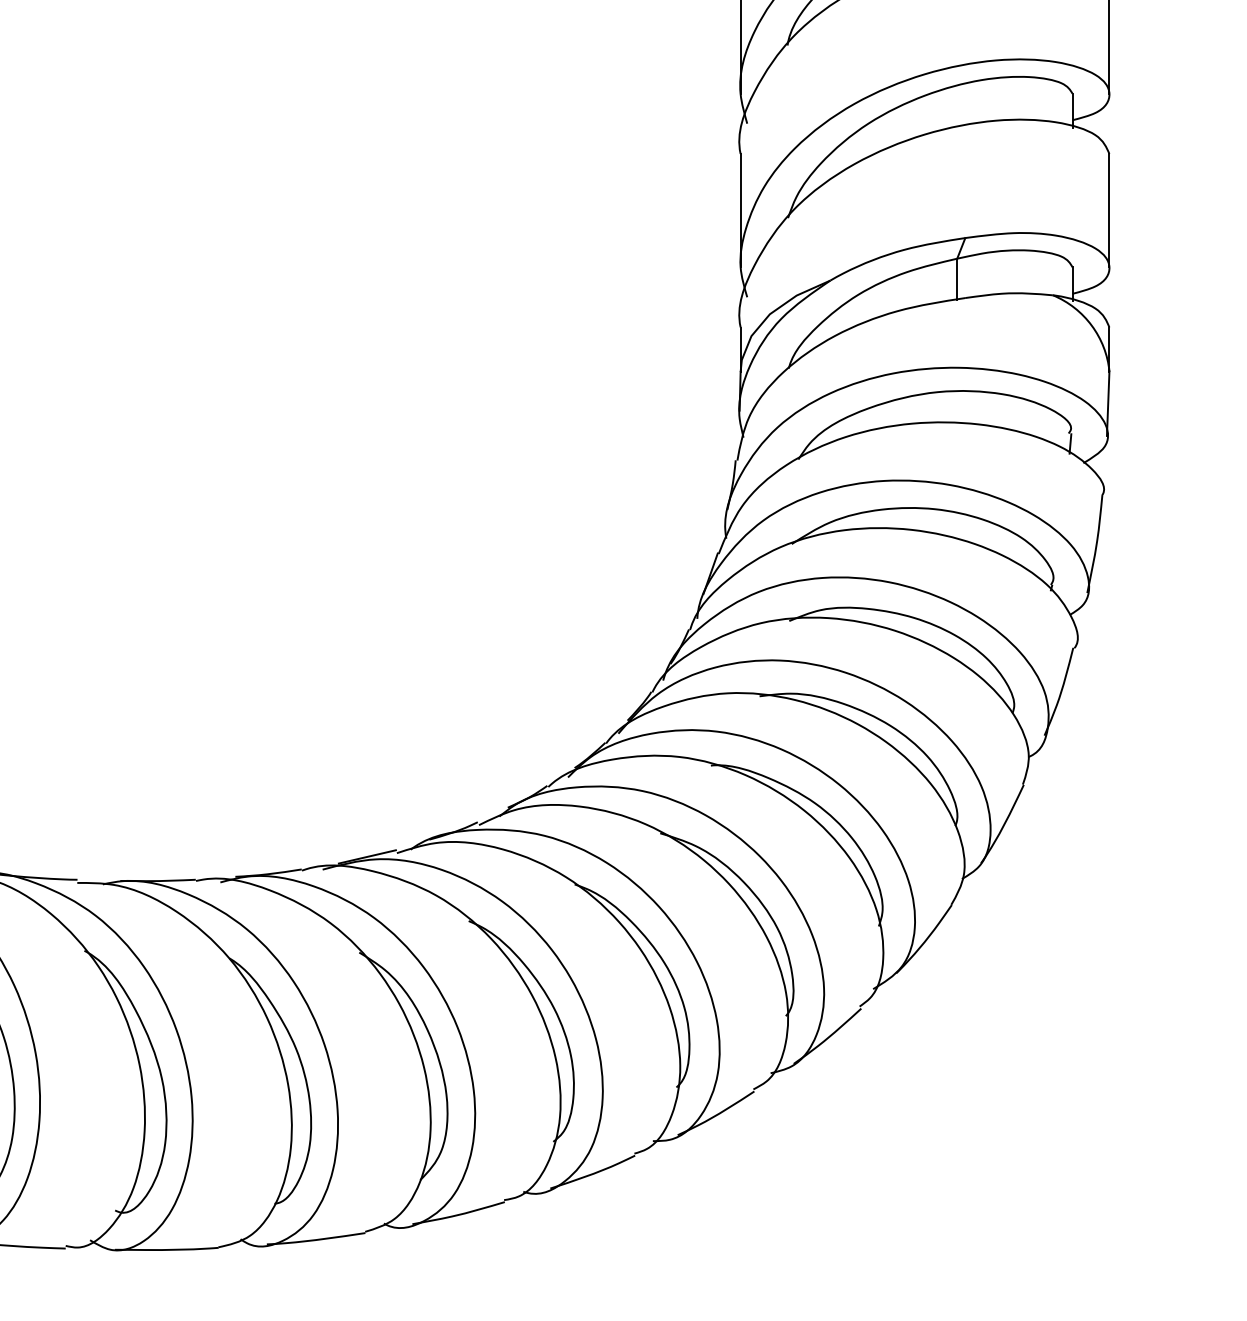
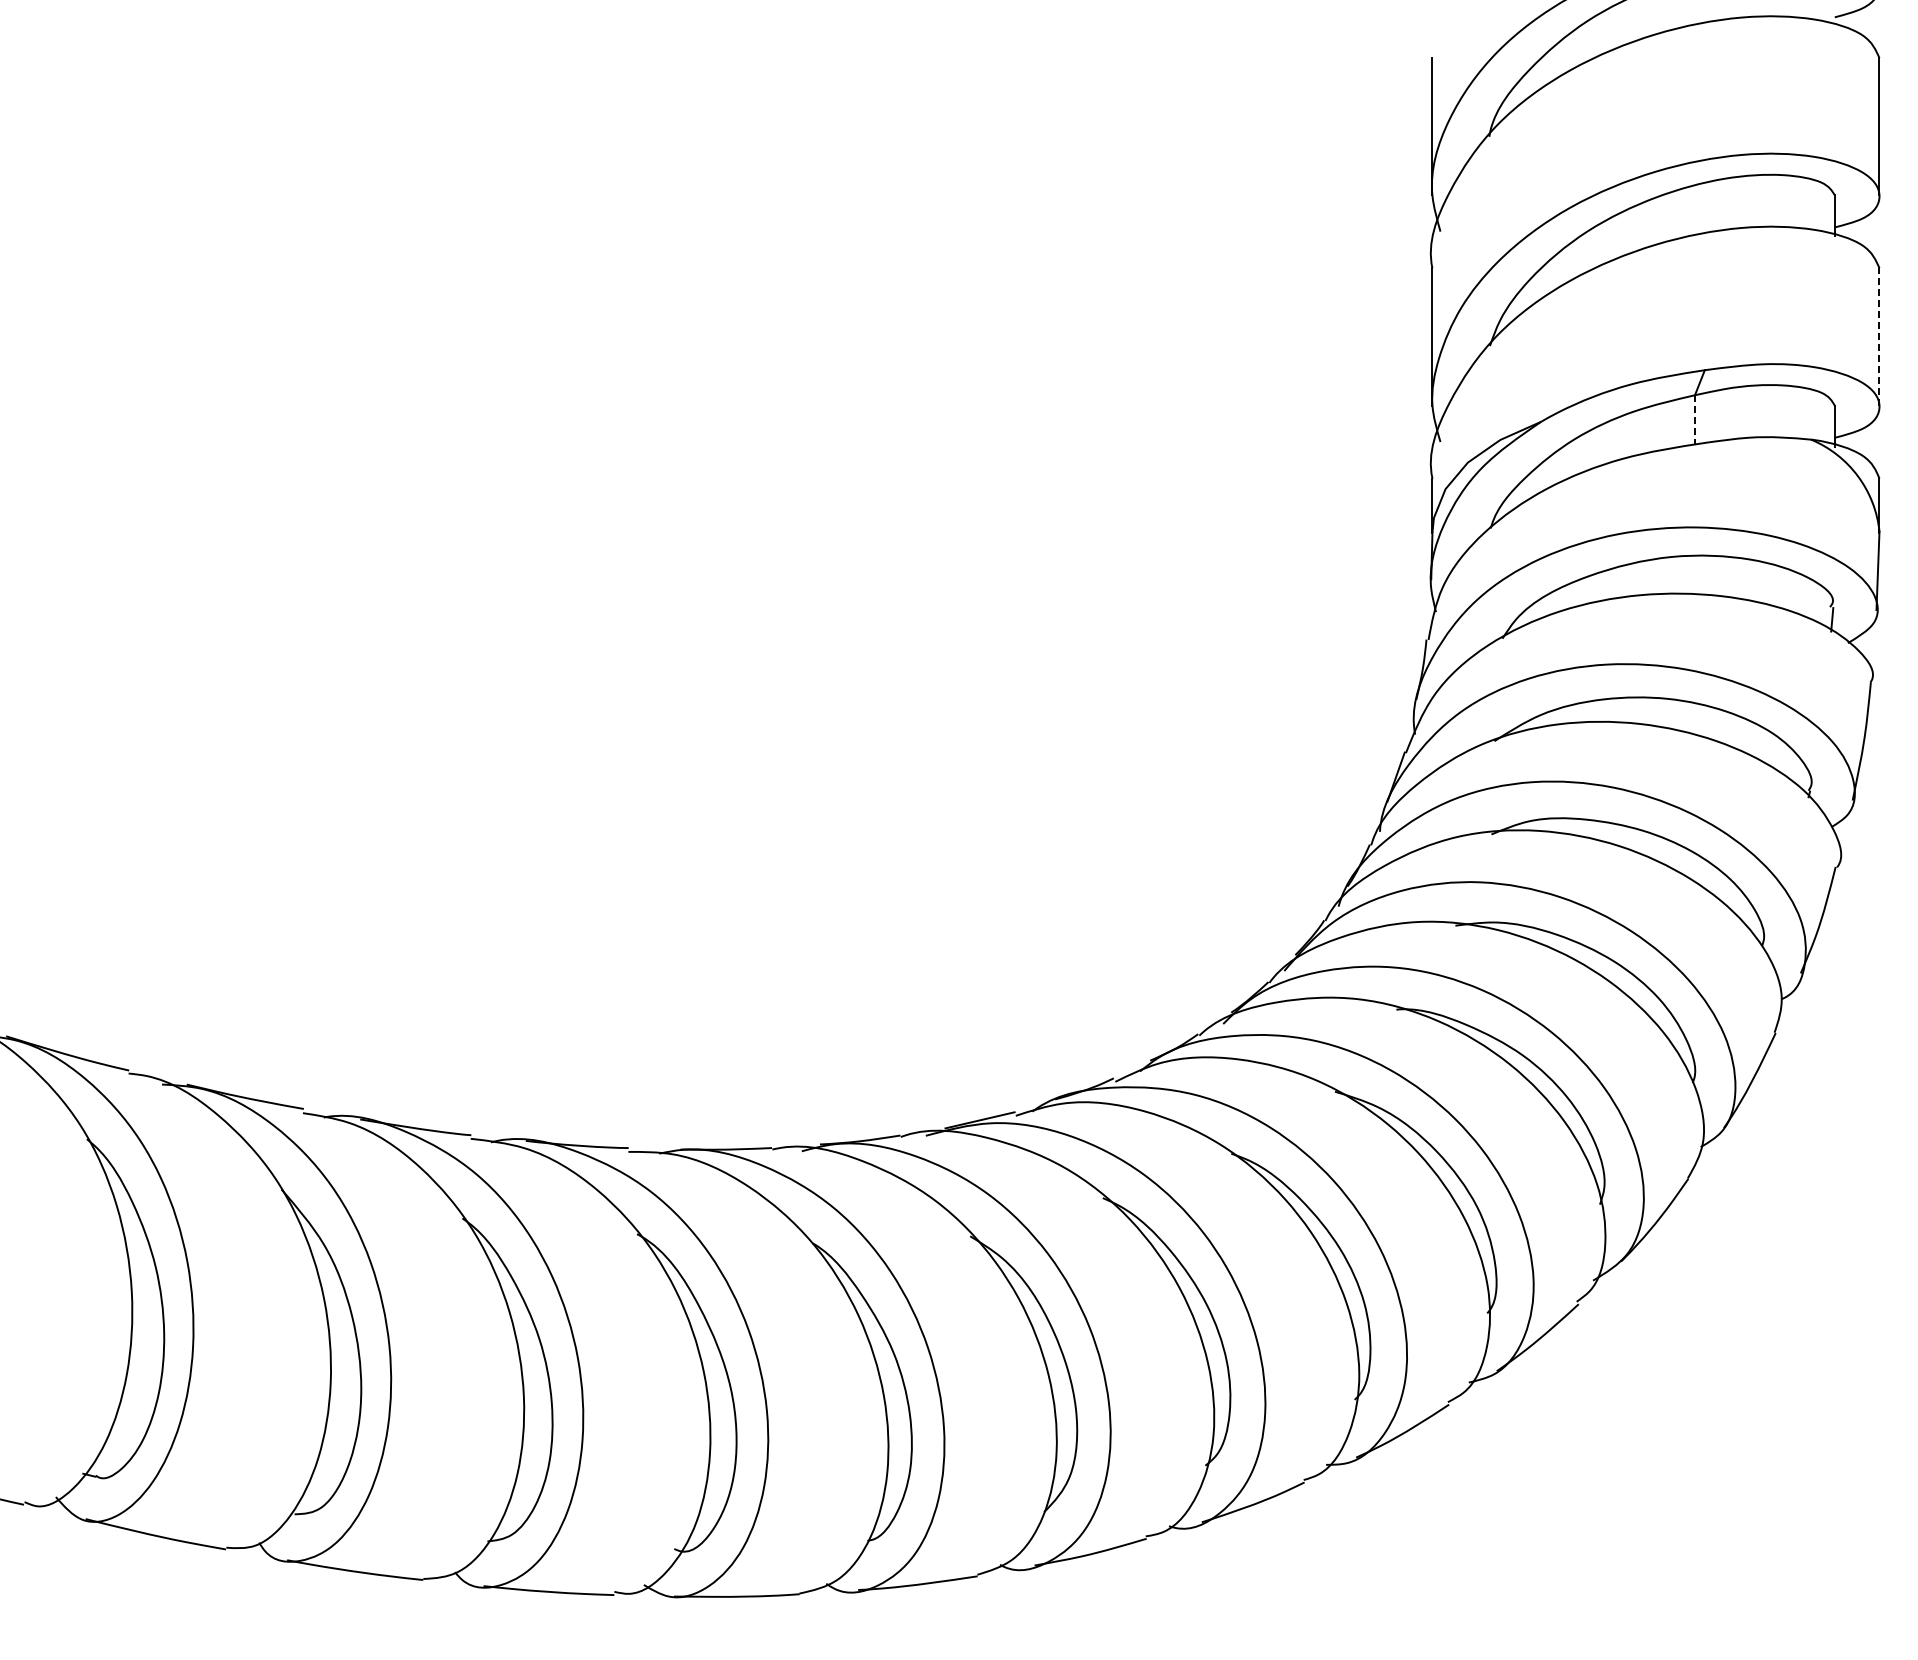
line: (1109, 210) -> (1879, 336), solid -> dashed
line: (957, 278) -> (1695, 419), solid -> dashed

